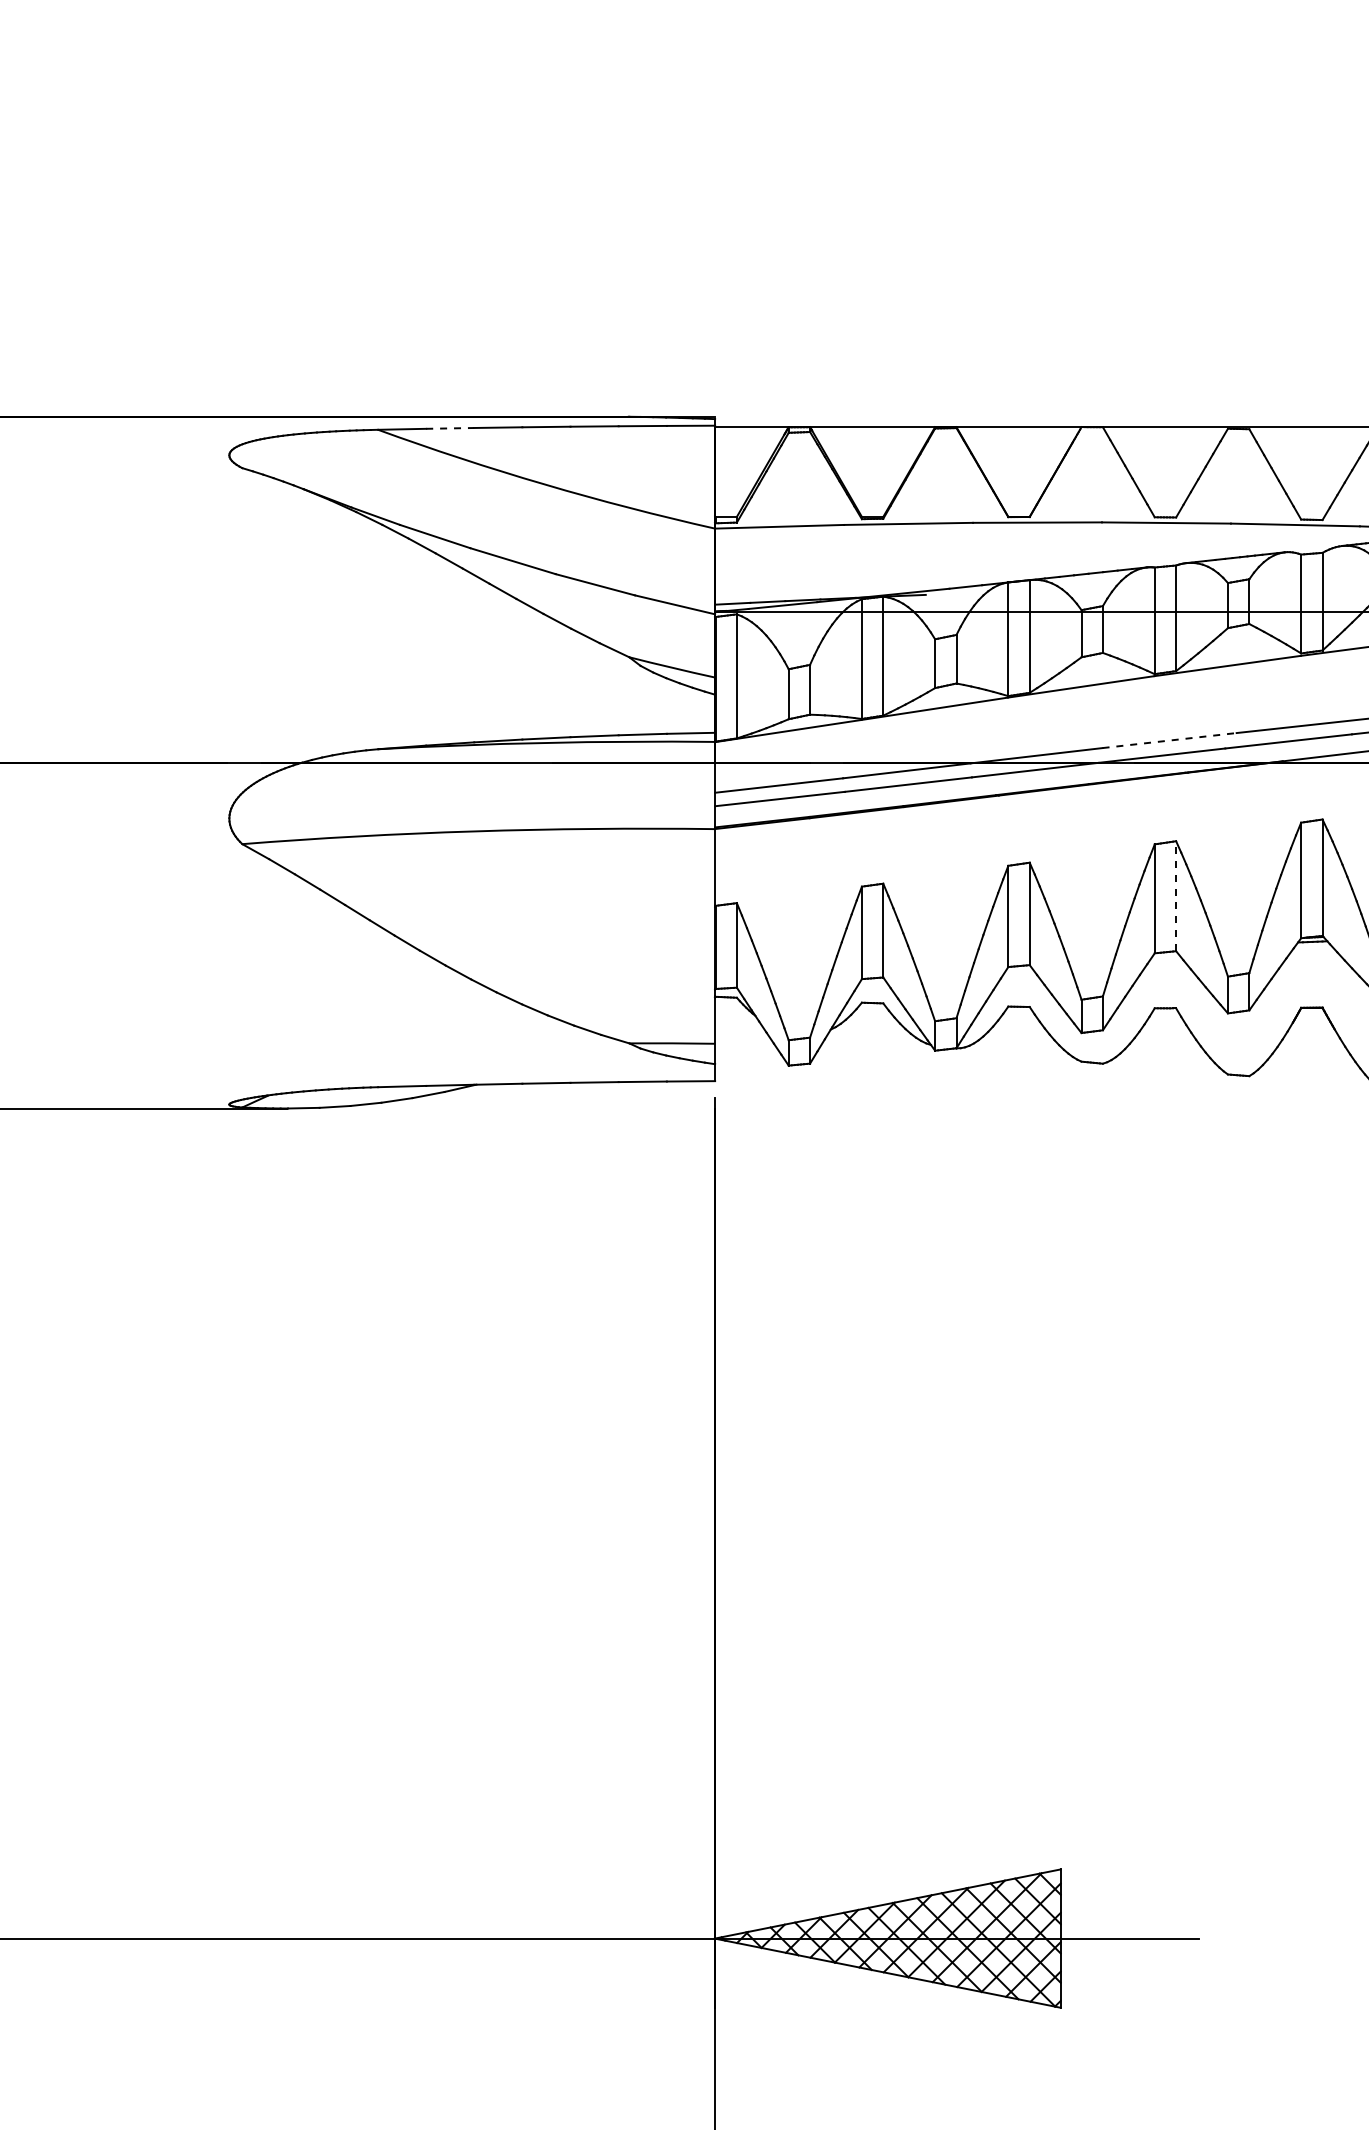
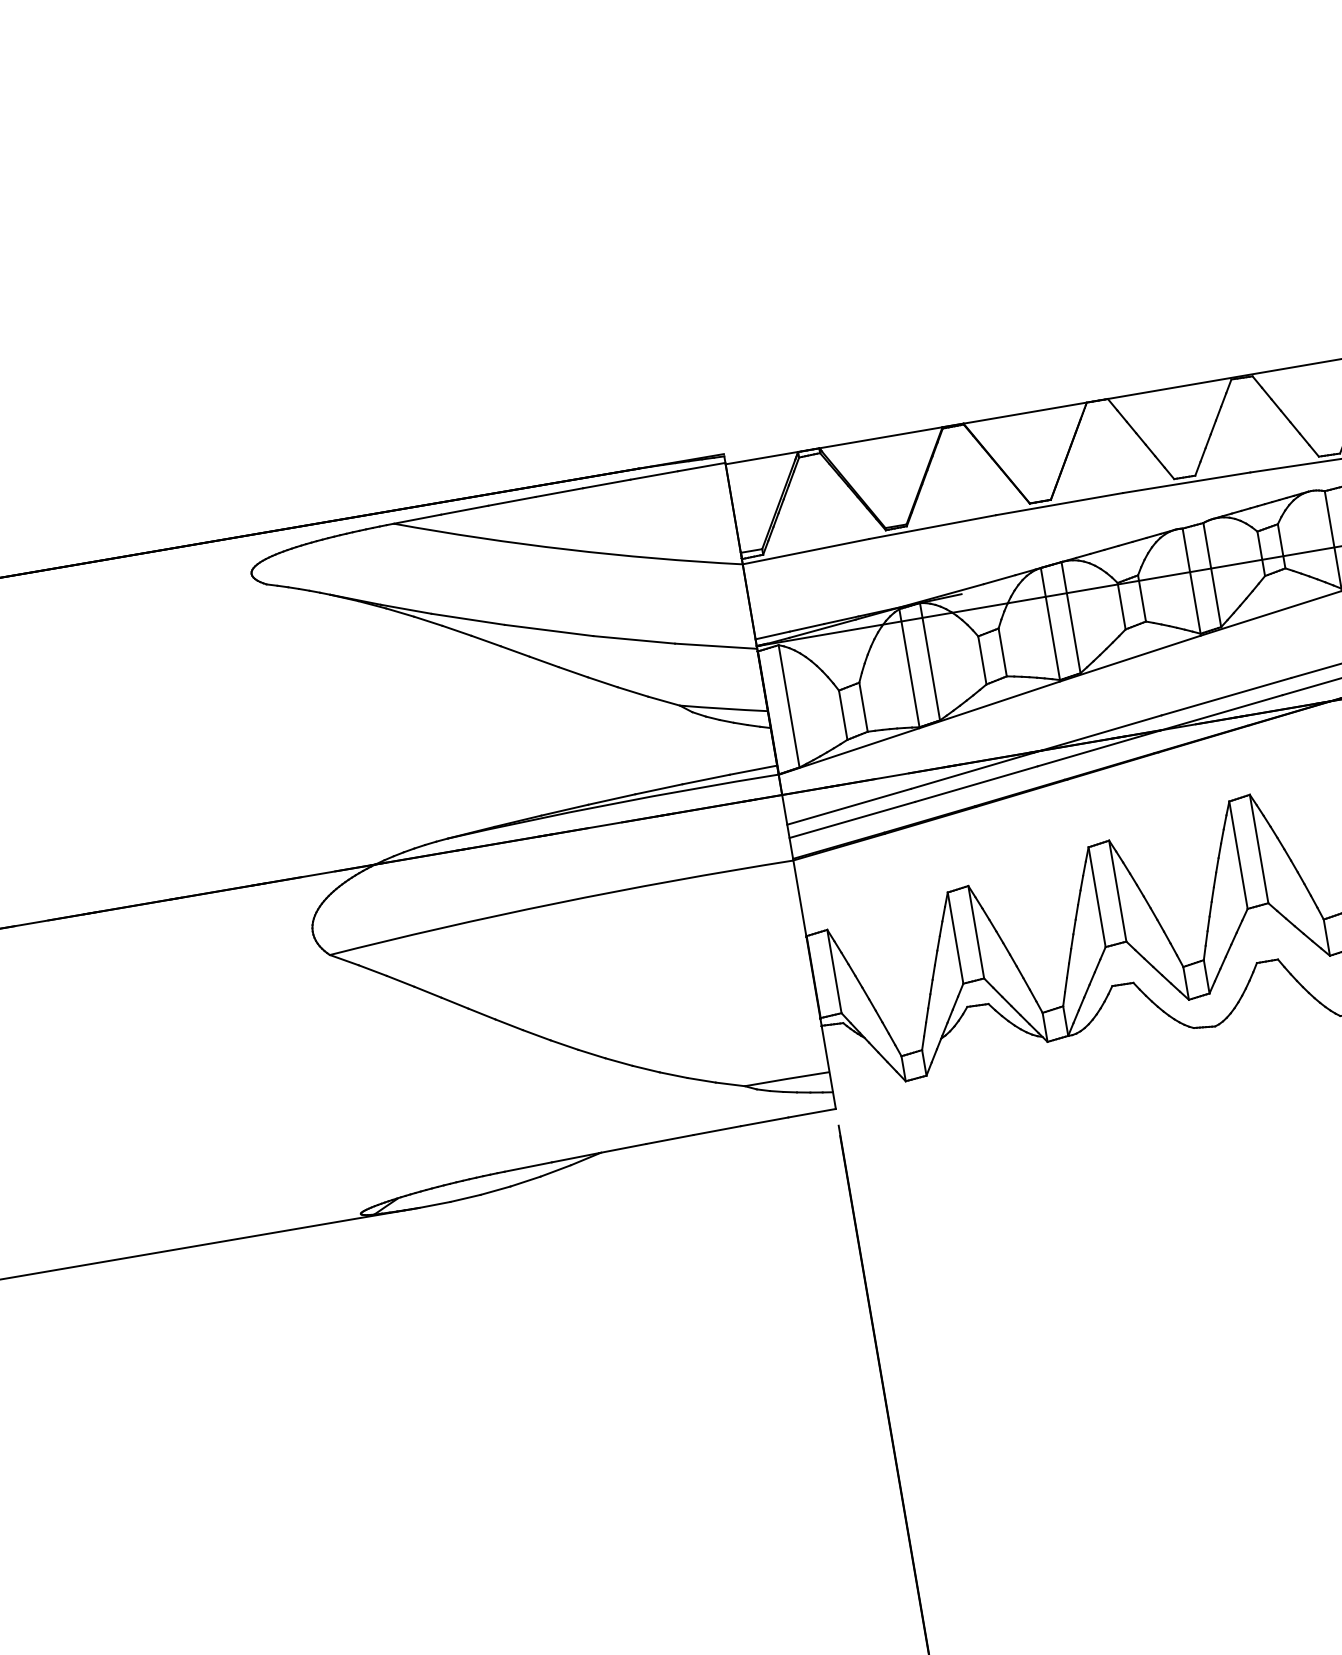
line: (450, 428) -> (465, 510), dashed -> solid
line: (1170, 740) -> (1227, 696), dashed -> solid
line: (1176, 896) -> (1259, 849), dashed -> solid

